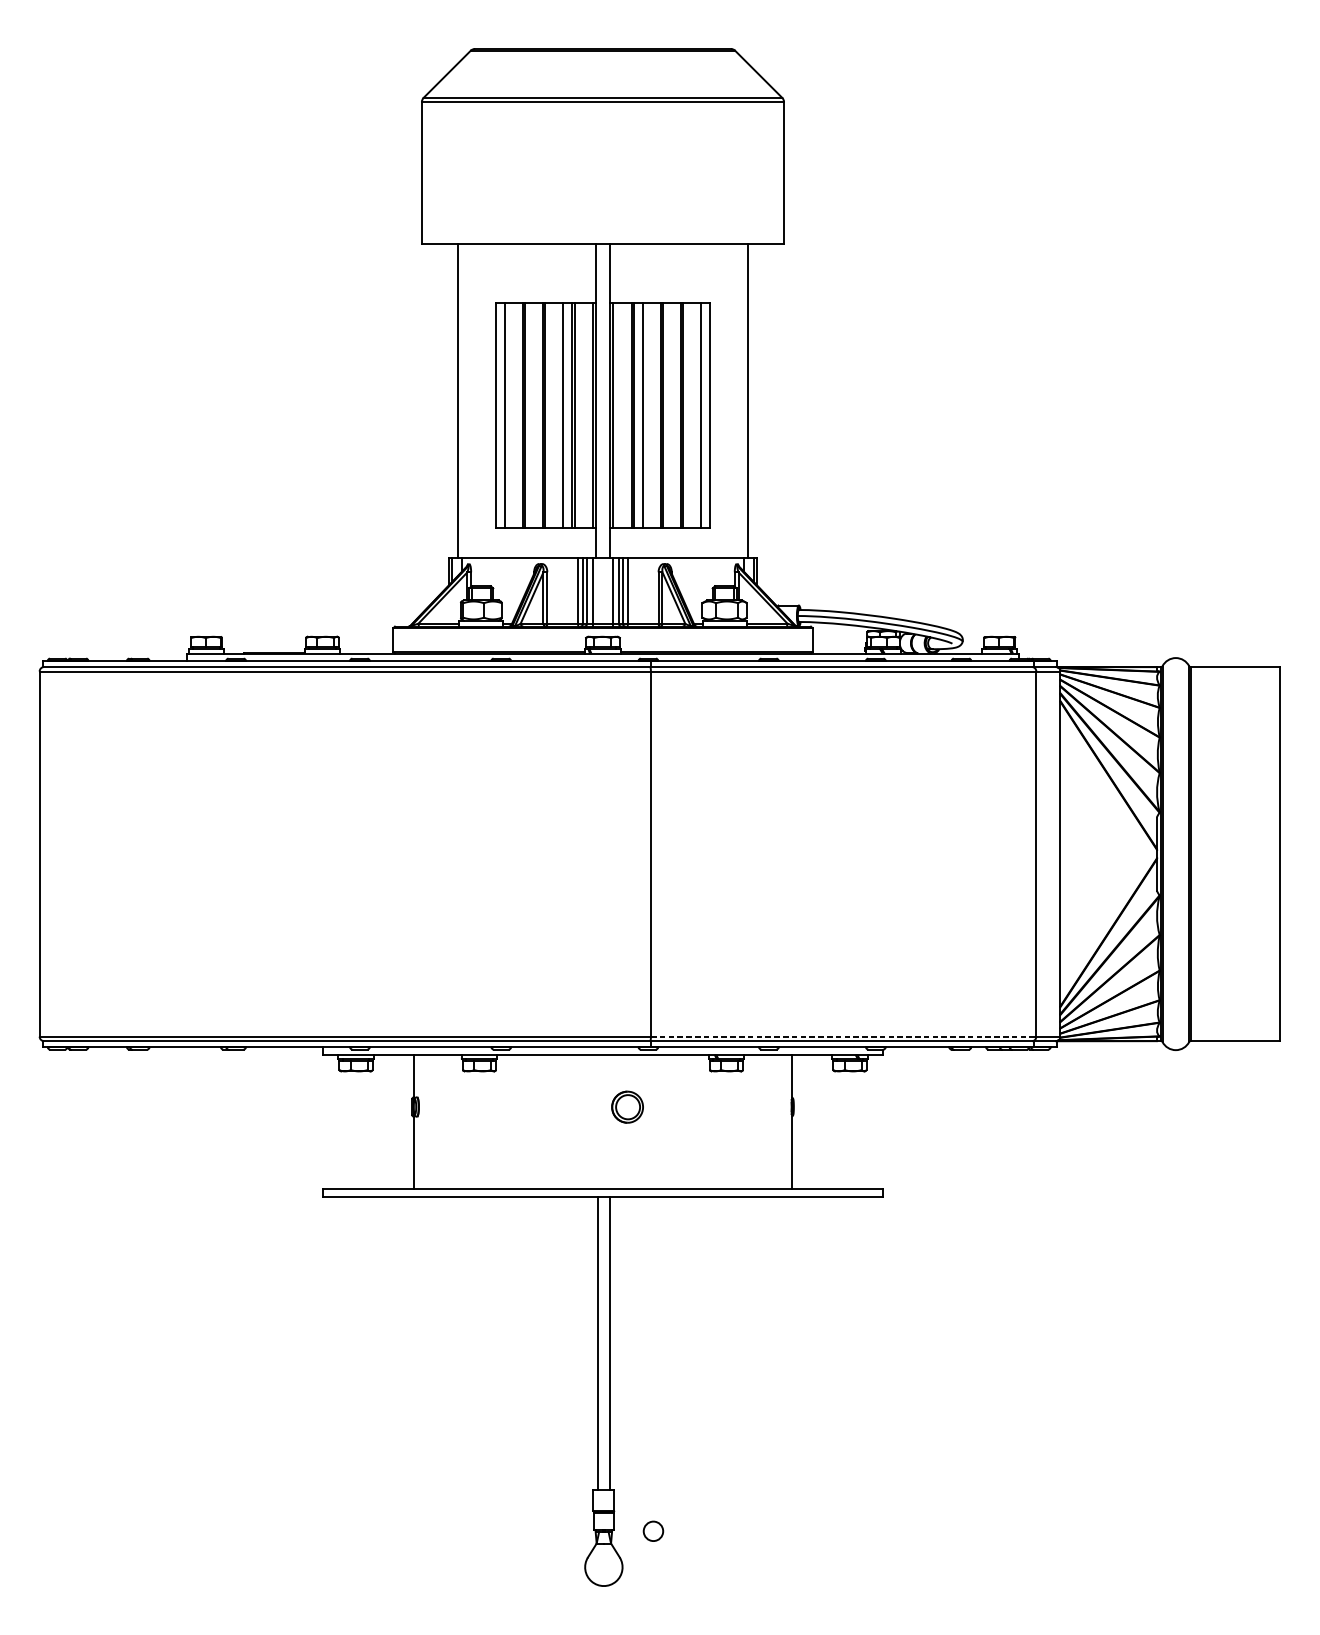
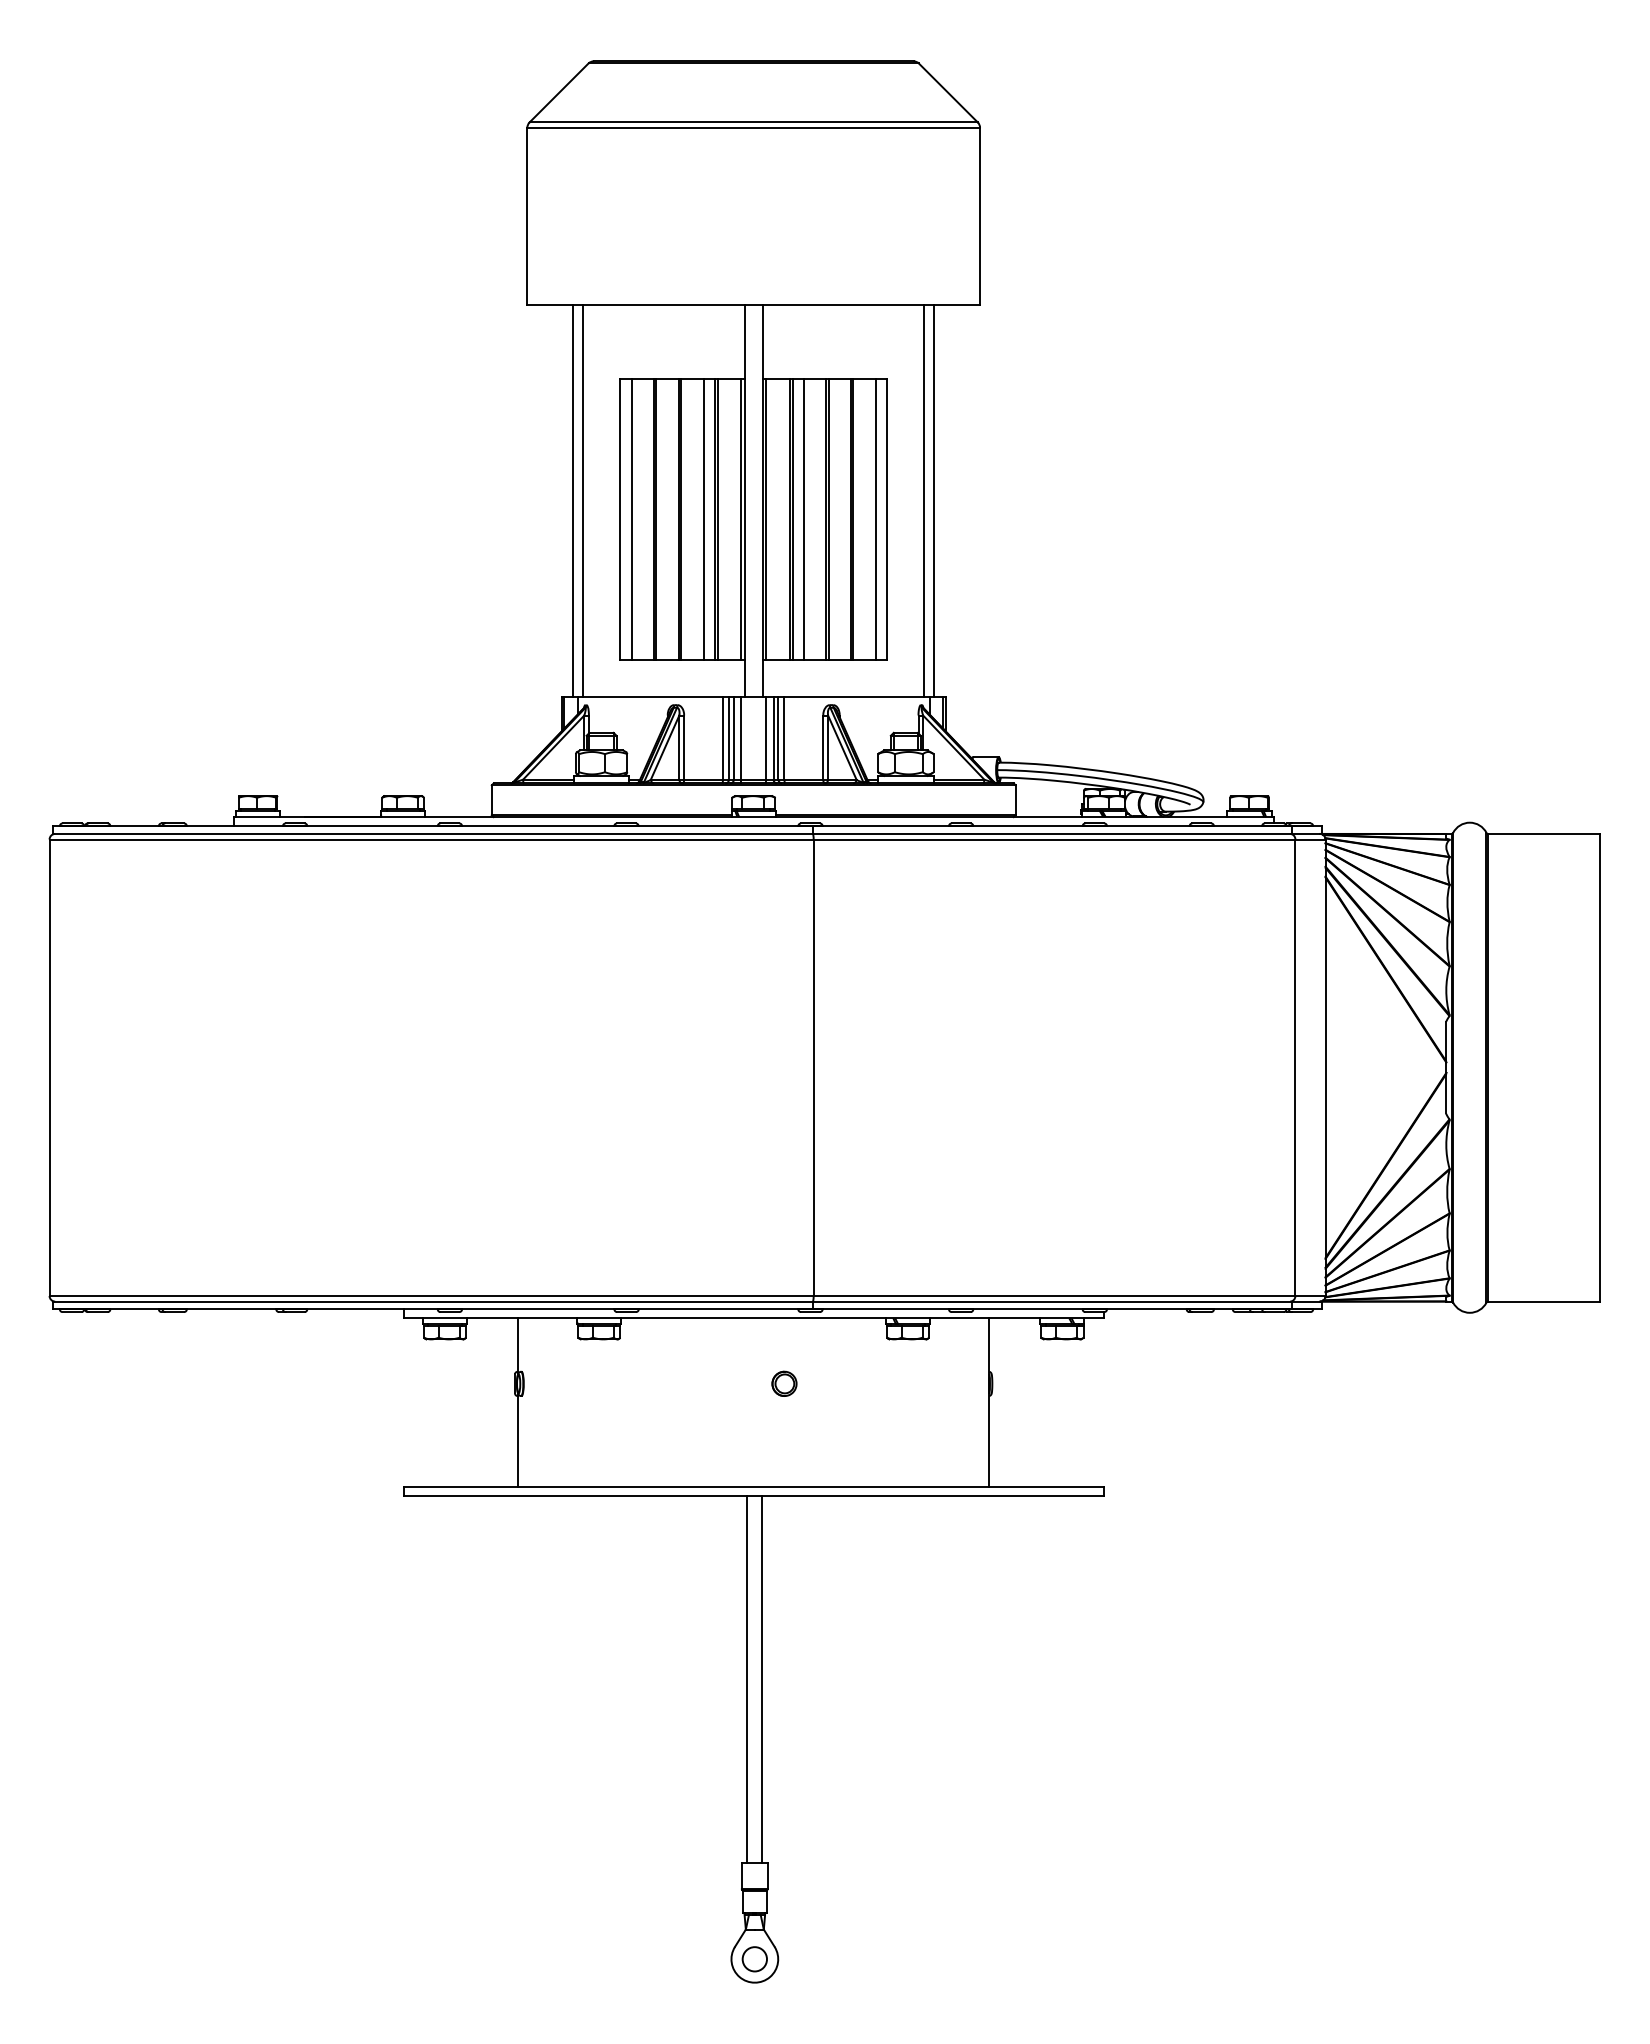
line: (466, 400) -> (583, 500), added
line: (738, 400) -> (923, 500), added
line: (843, 1036) -> (1054, 1295), dashed -> solid
part: (627, 1106) -> (784, 1383), size x0.62
circle: (653, 1531) -> (754, 1959), moved

